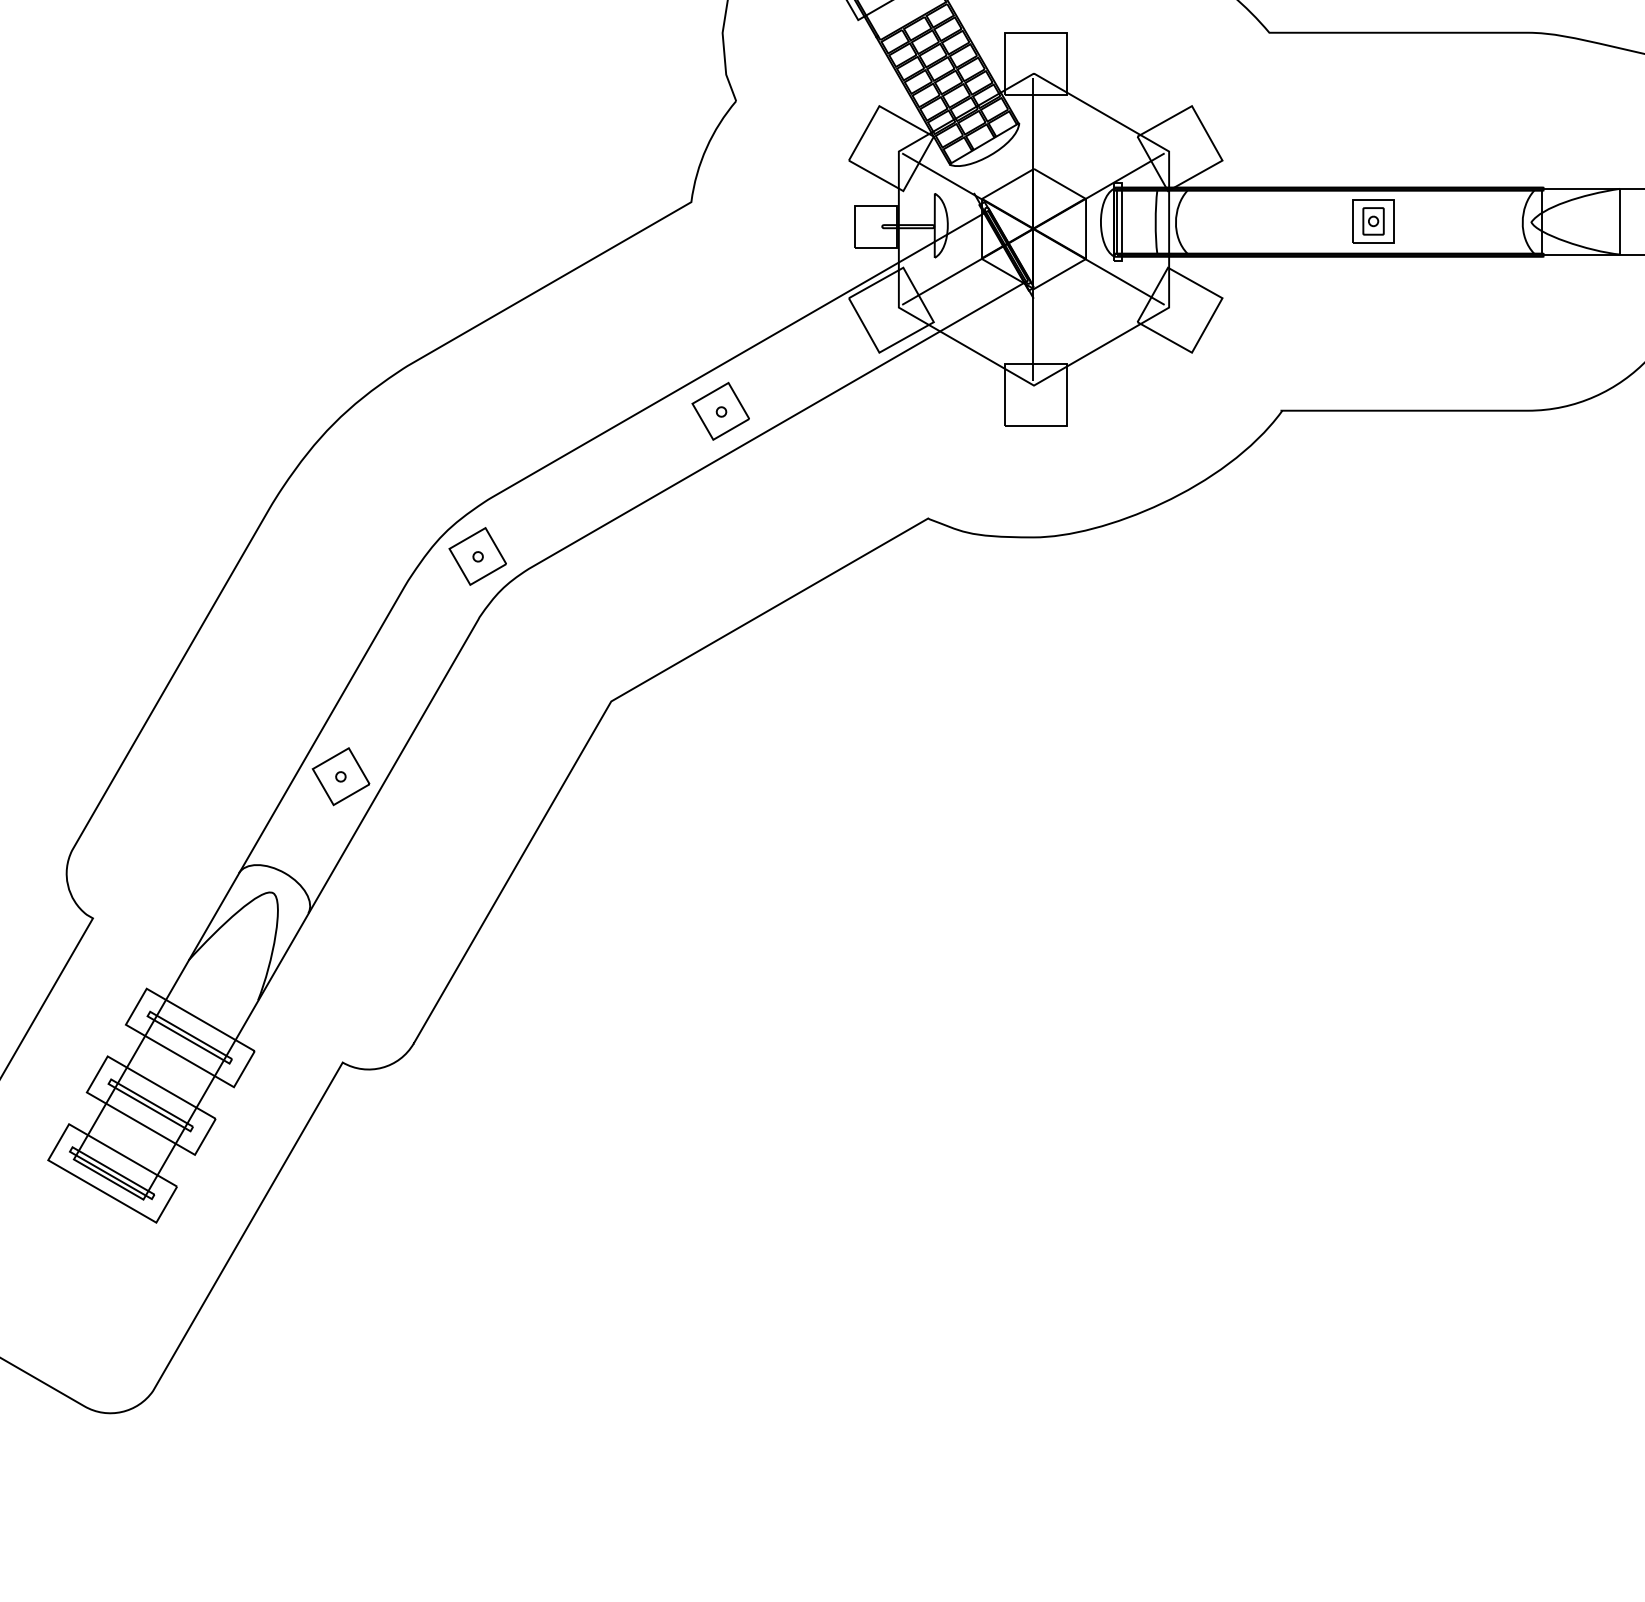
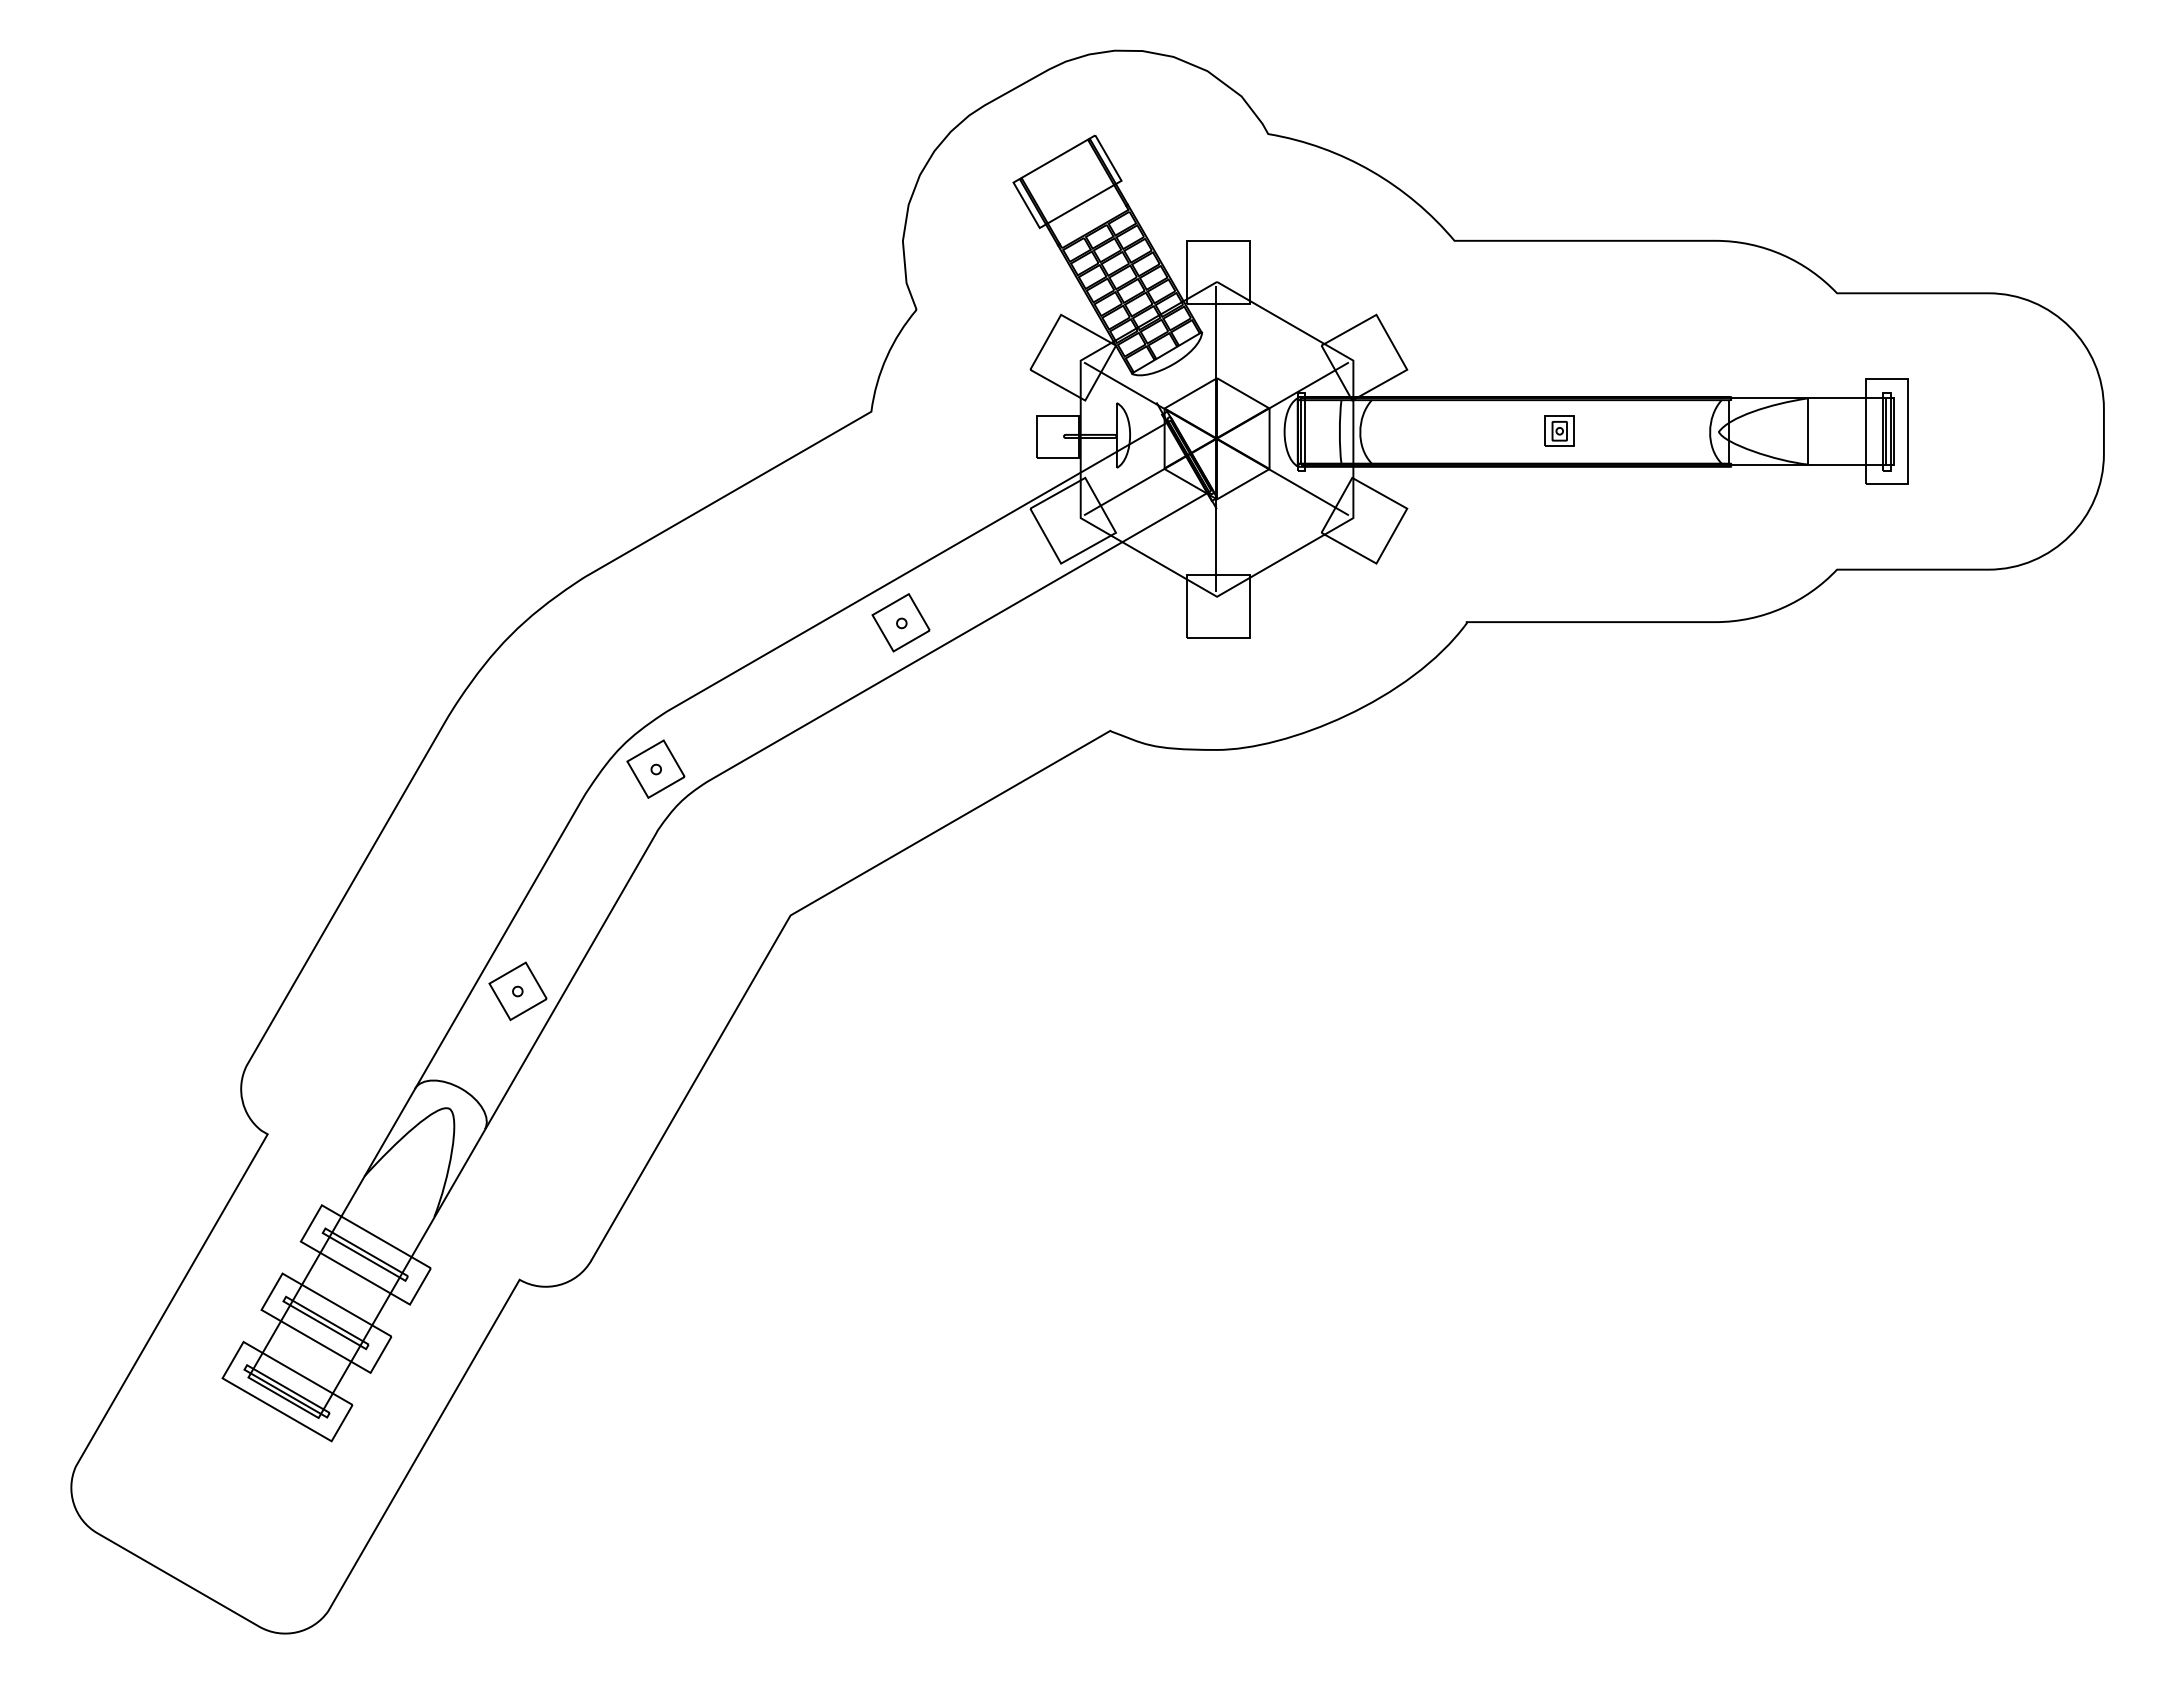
part: (1373, 221) -> (1559, 431), size x0.7

